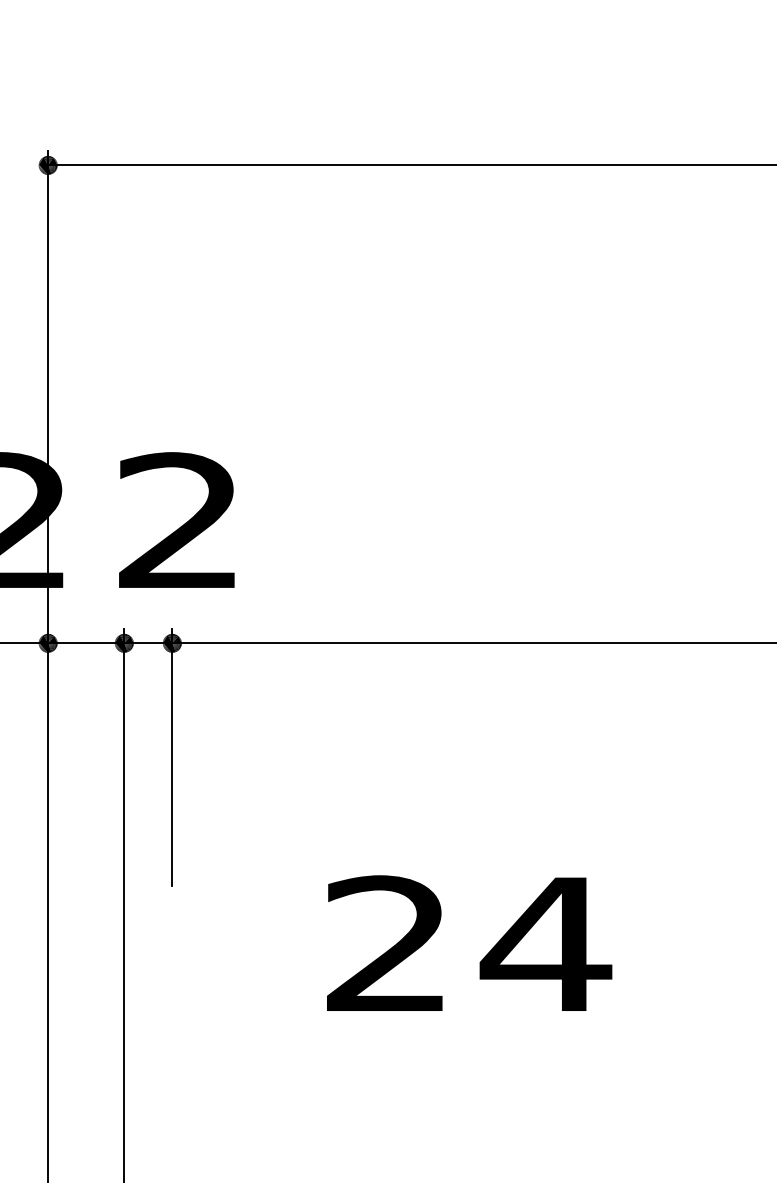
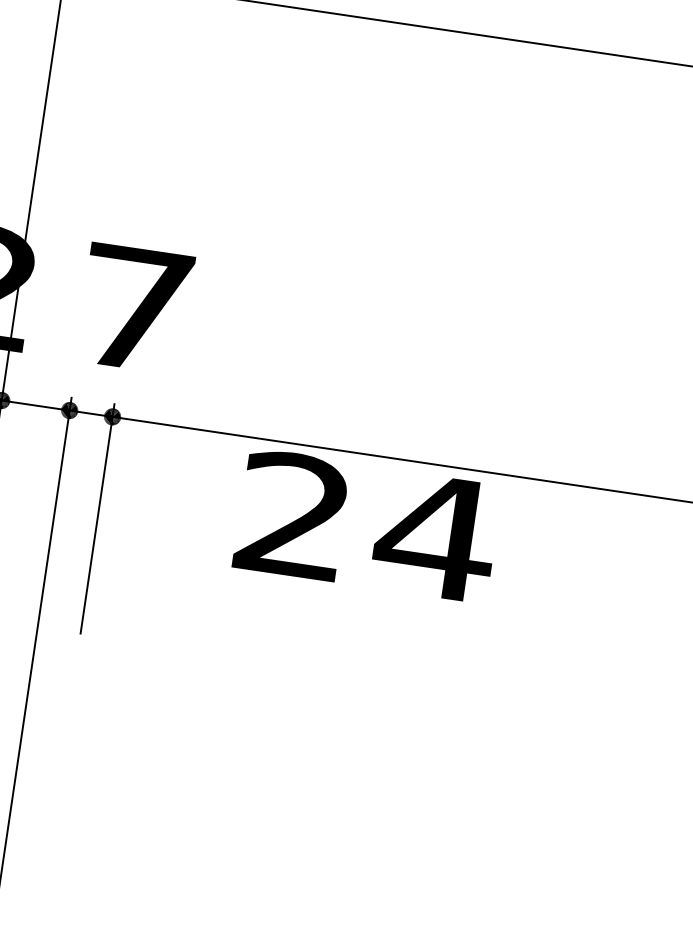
text: (178, 519) -> (134, 307), 2 -> 7
text: (469, 942) -> (367, 524), moved

